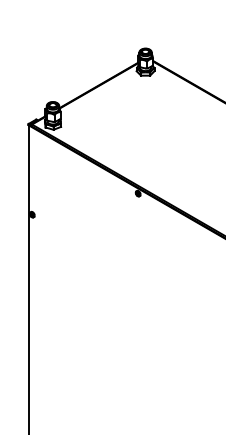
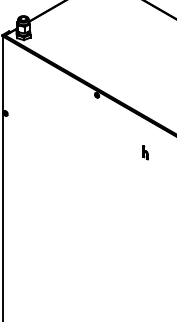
part: (194, 259) -> (145, 152), added

